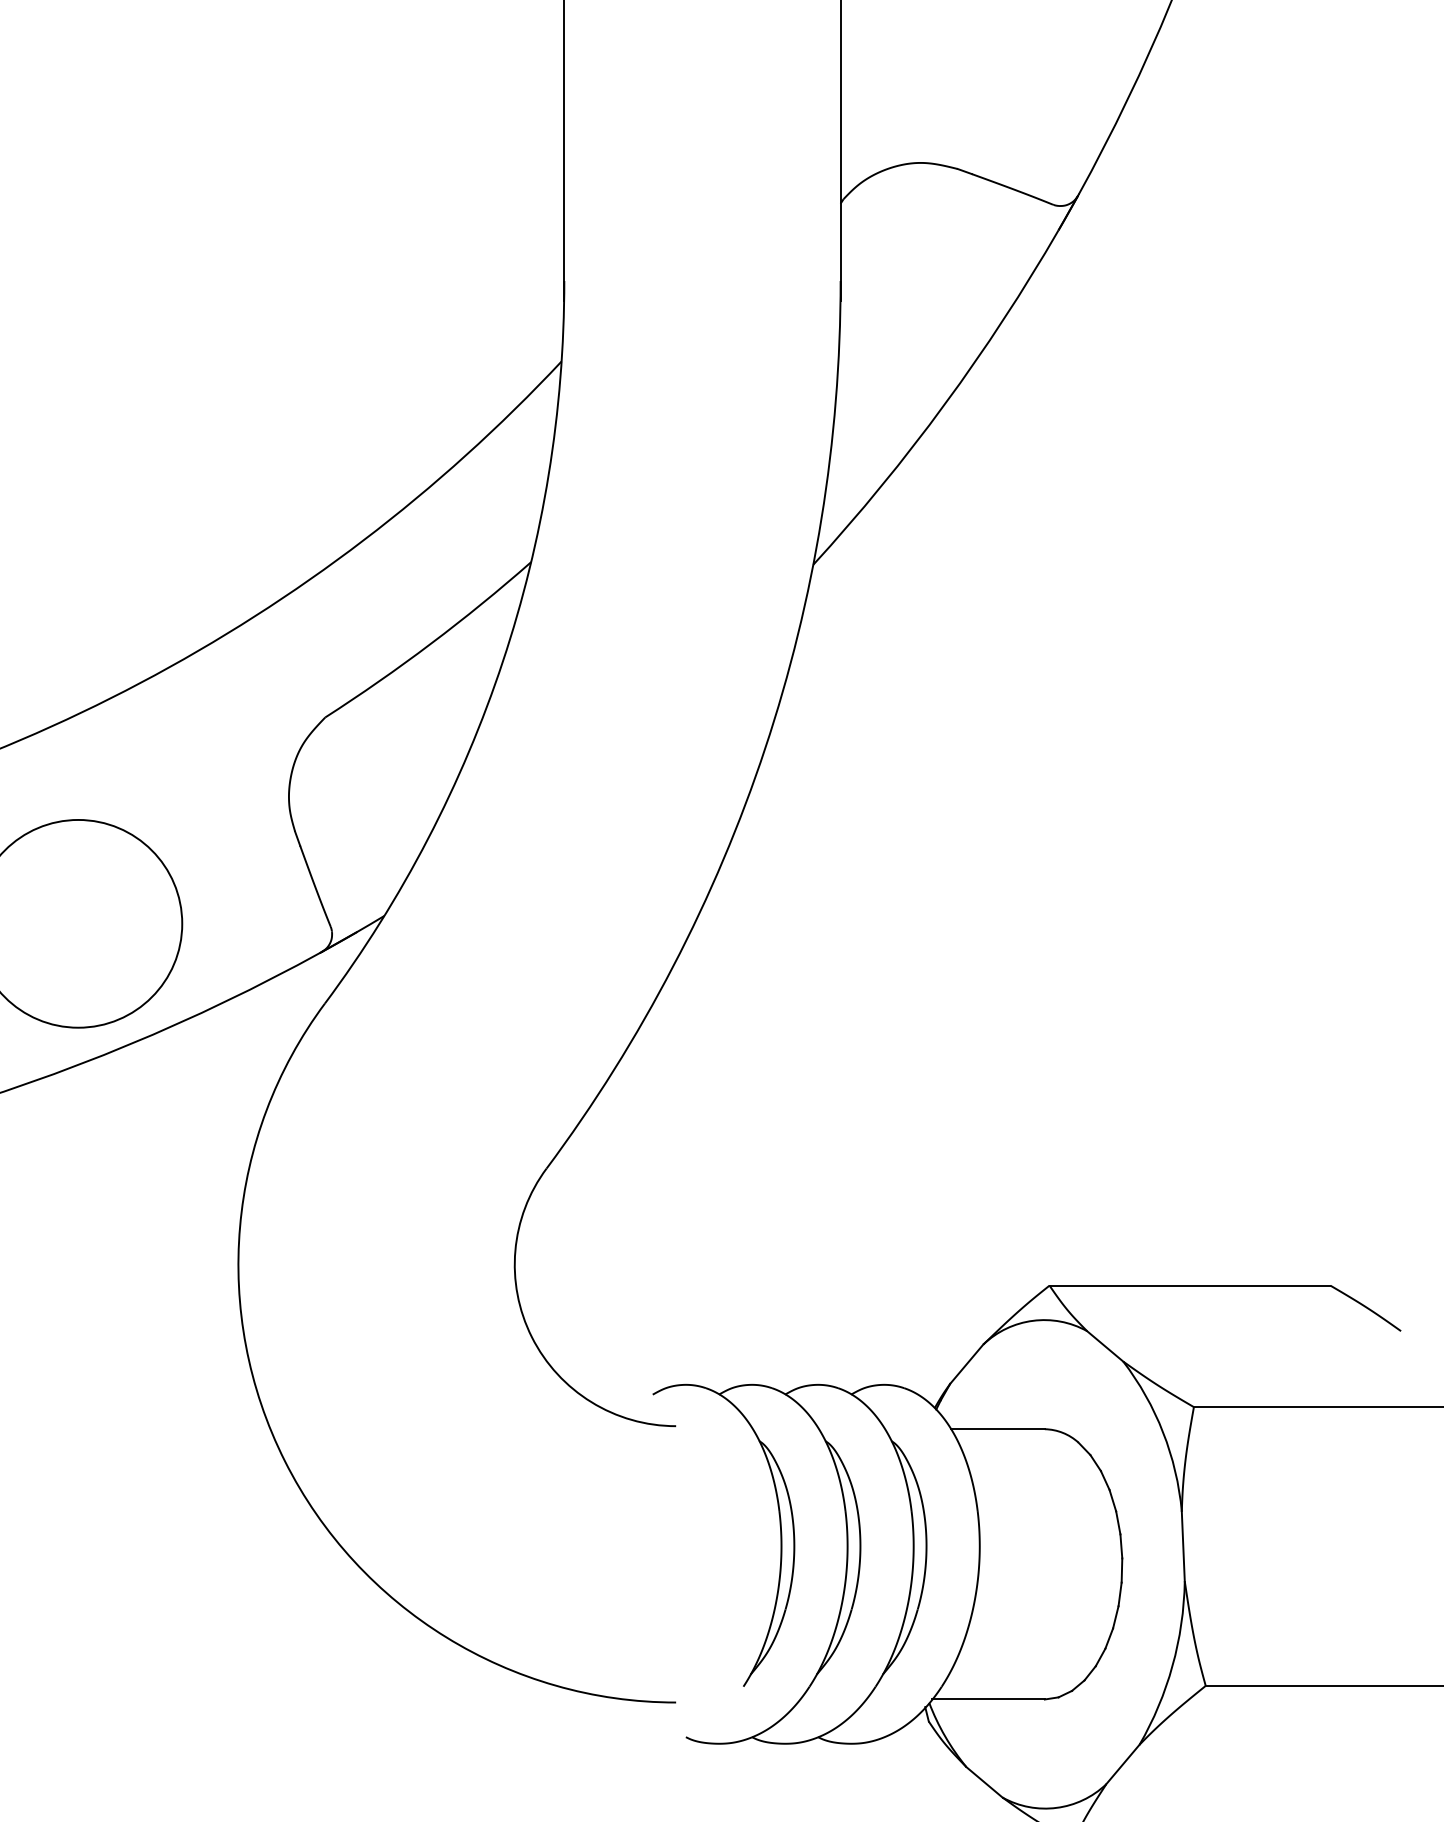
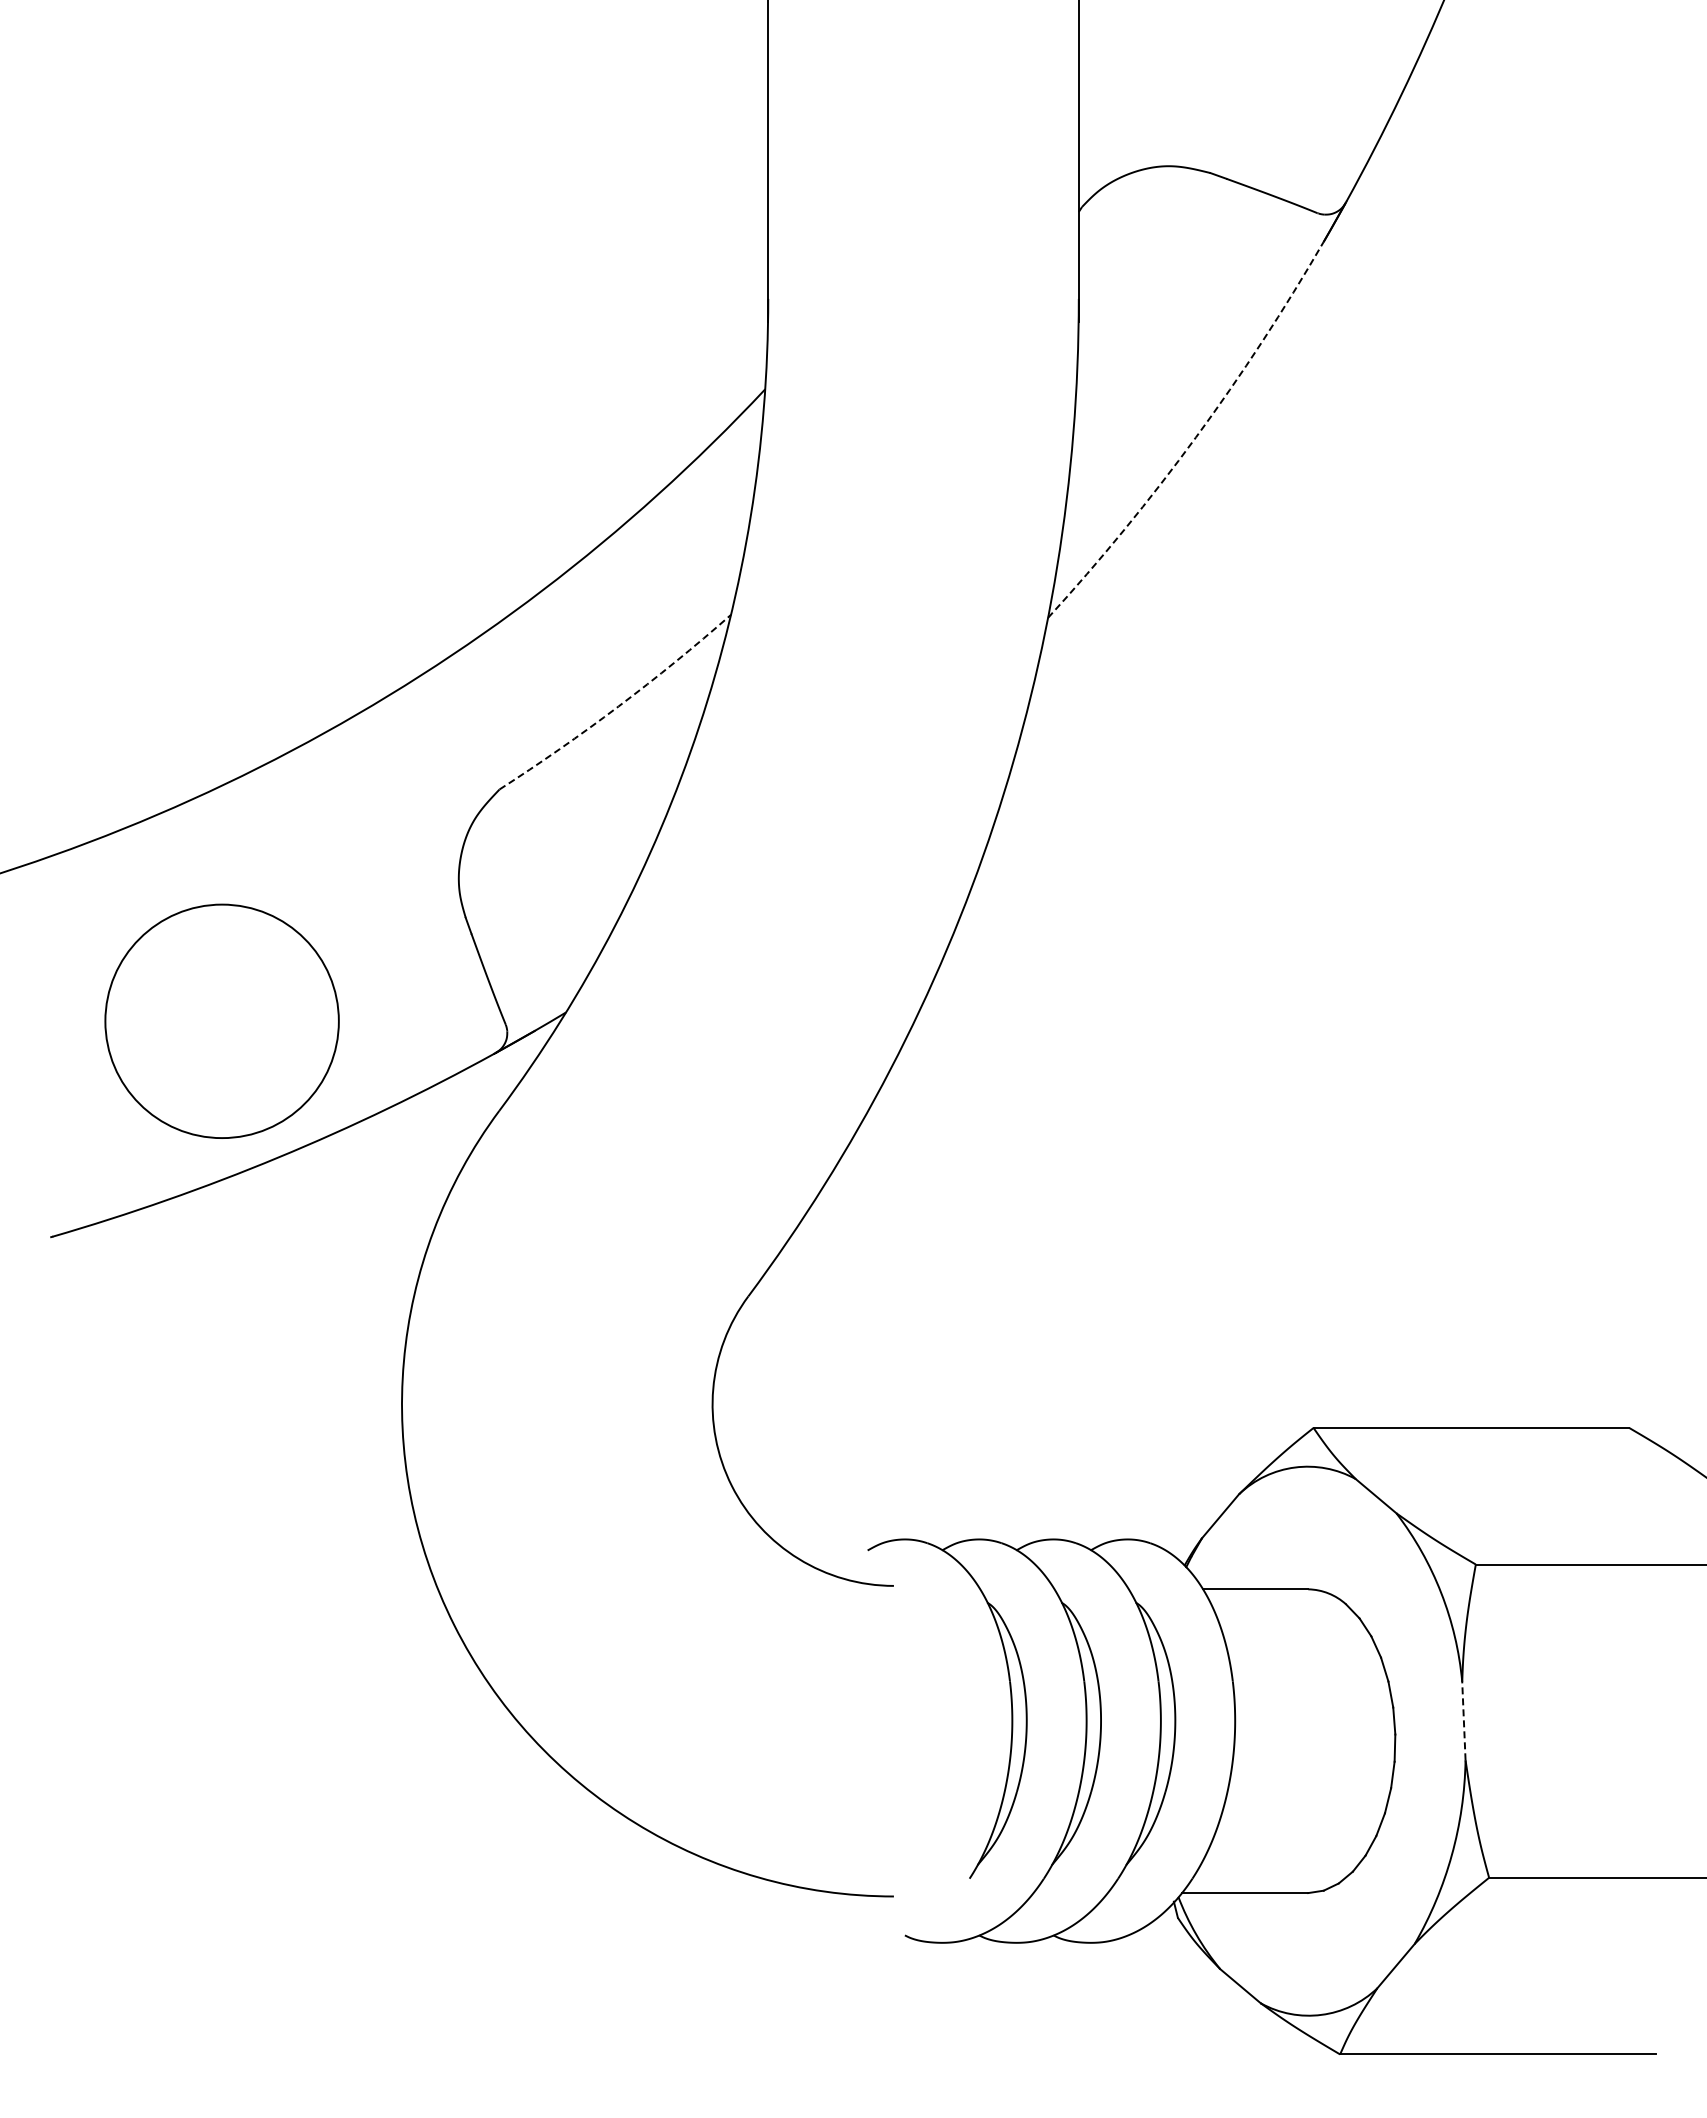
arc: (944, 404) -> (1195, 437), solid -> dashed
arc: (431, 643) -> (618, 706), solid -> dashed
line: (1182, 1545) -> (1463, 1720), solid -> dashed

